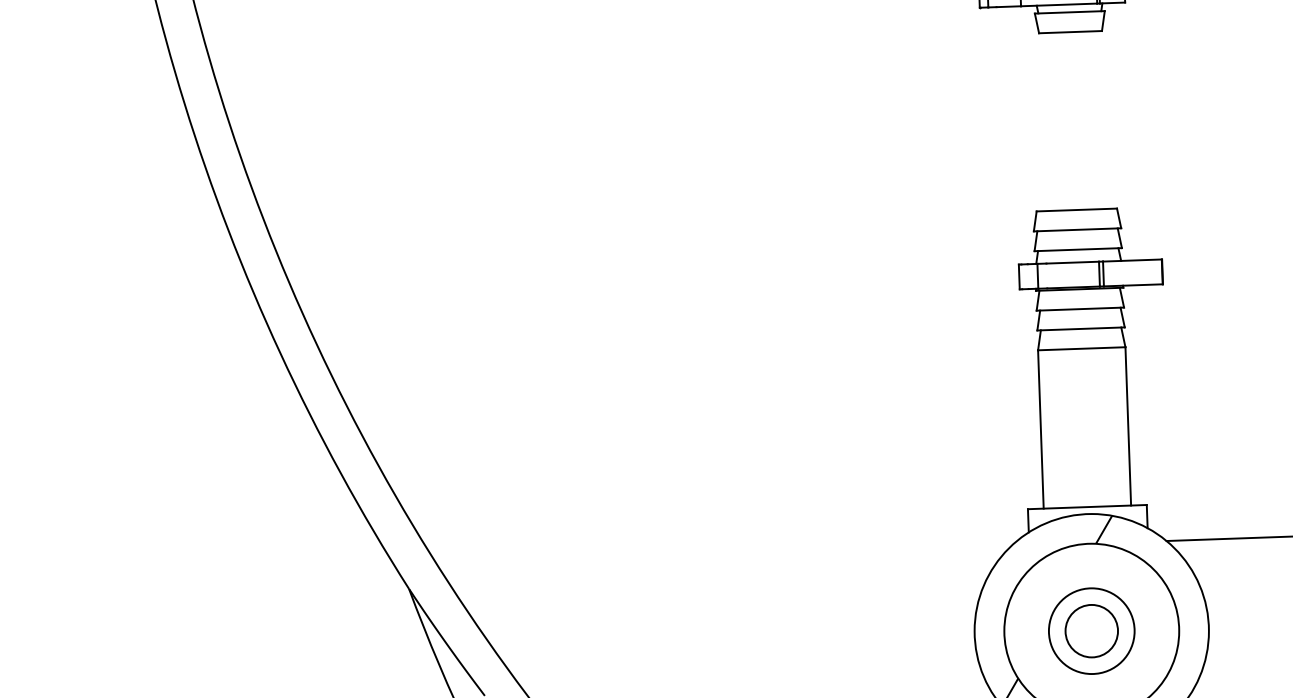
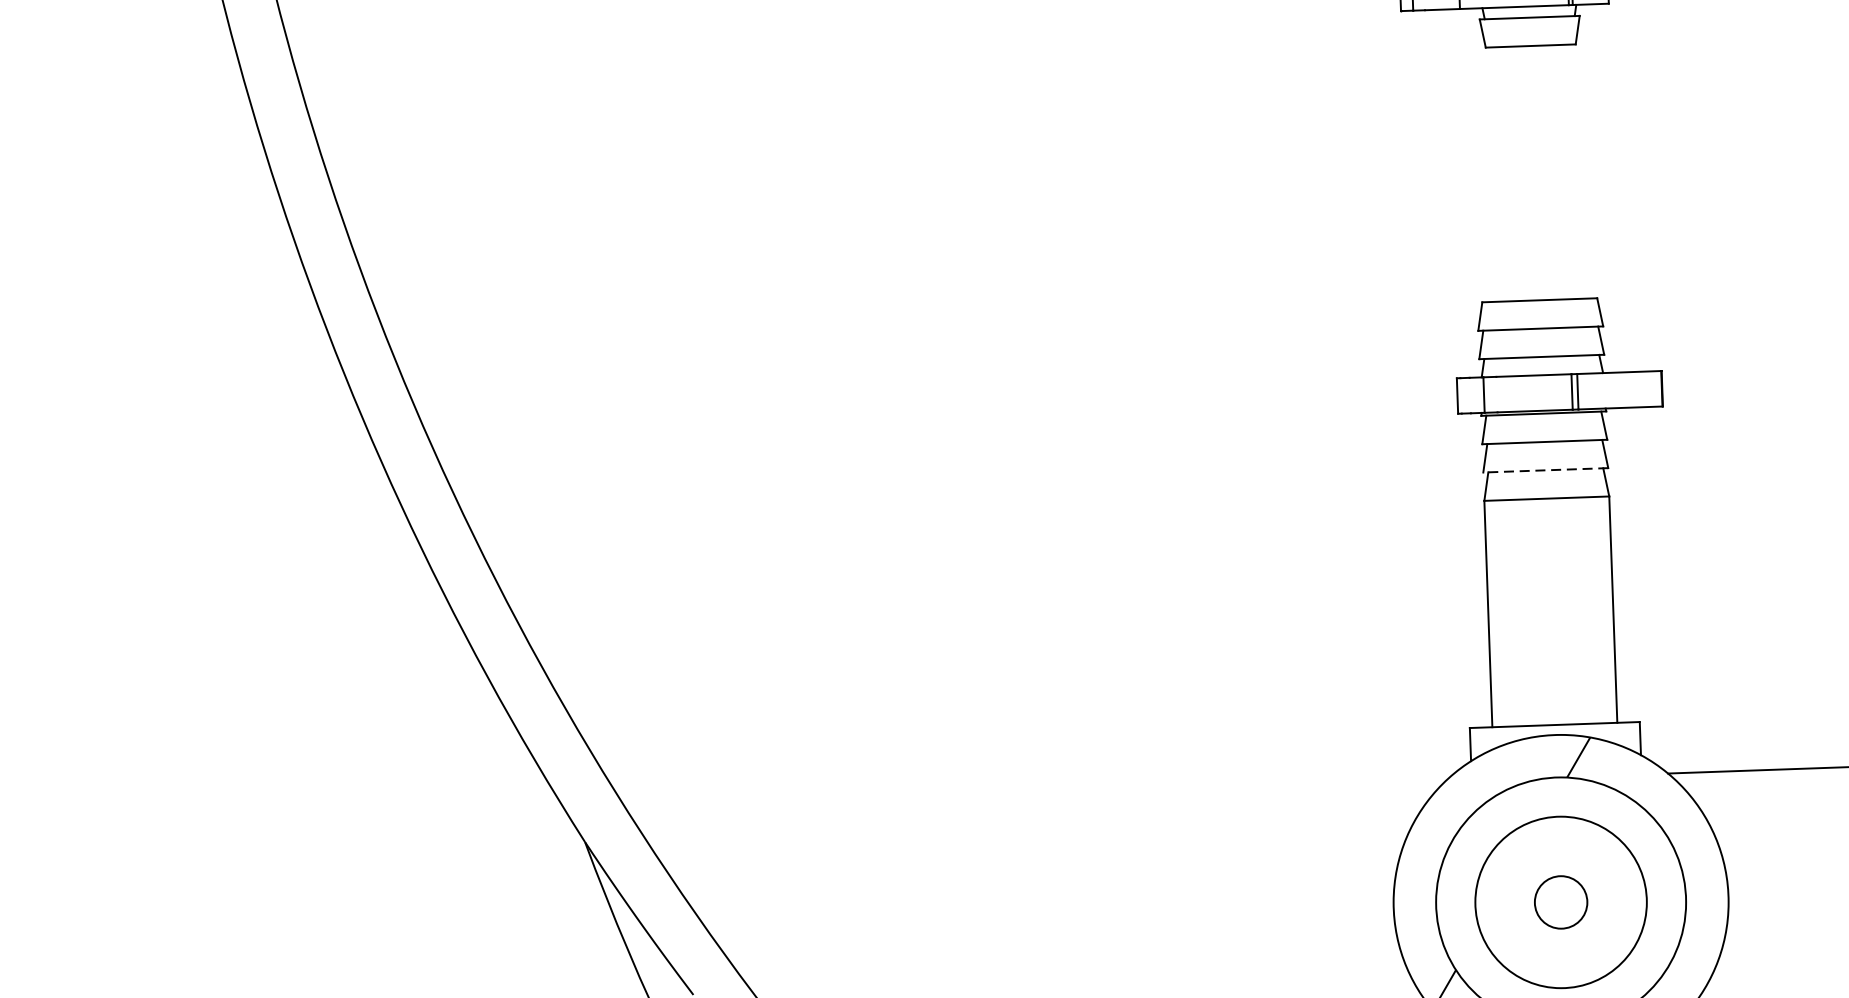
line: (1081, 328) -> (1546, 469), solid -> dashed
circle: (1091, 630) -> (1560, 901), size x0.7
circle: (1091, 631) -> (1560, 902), size x1.4

